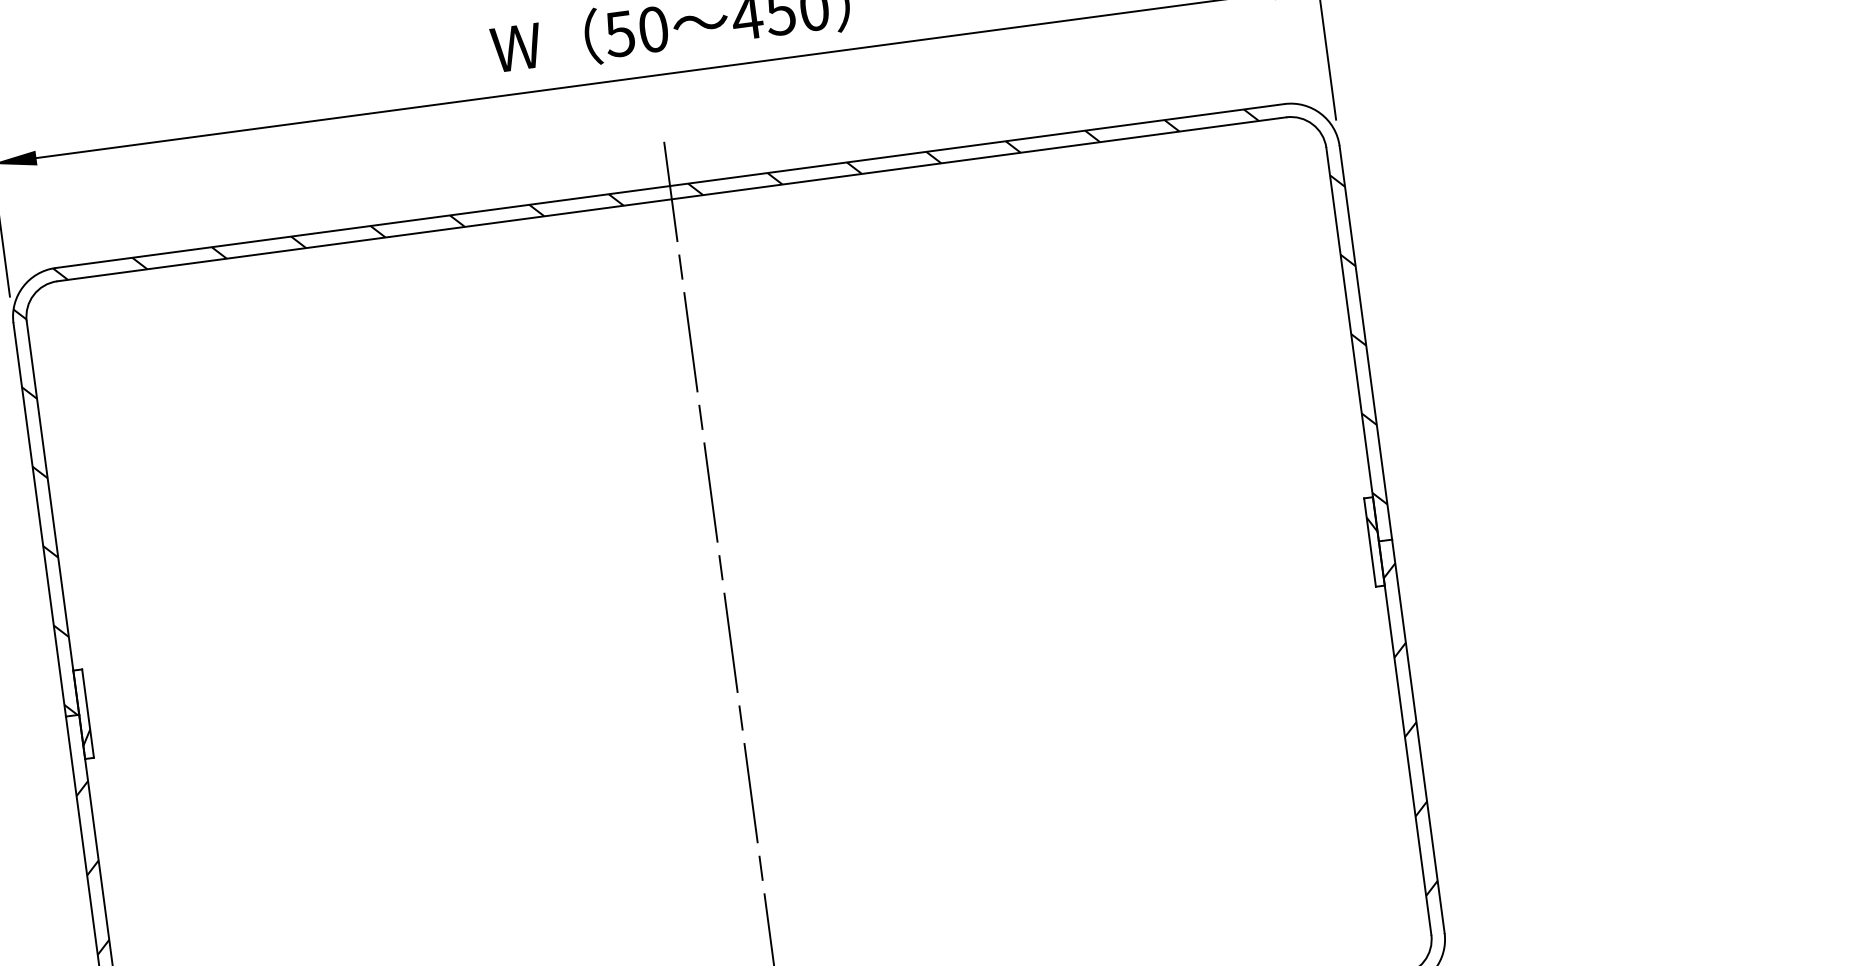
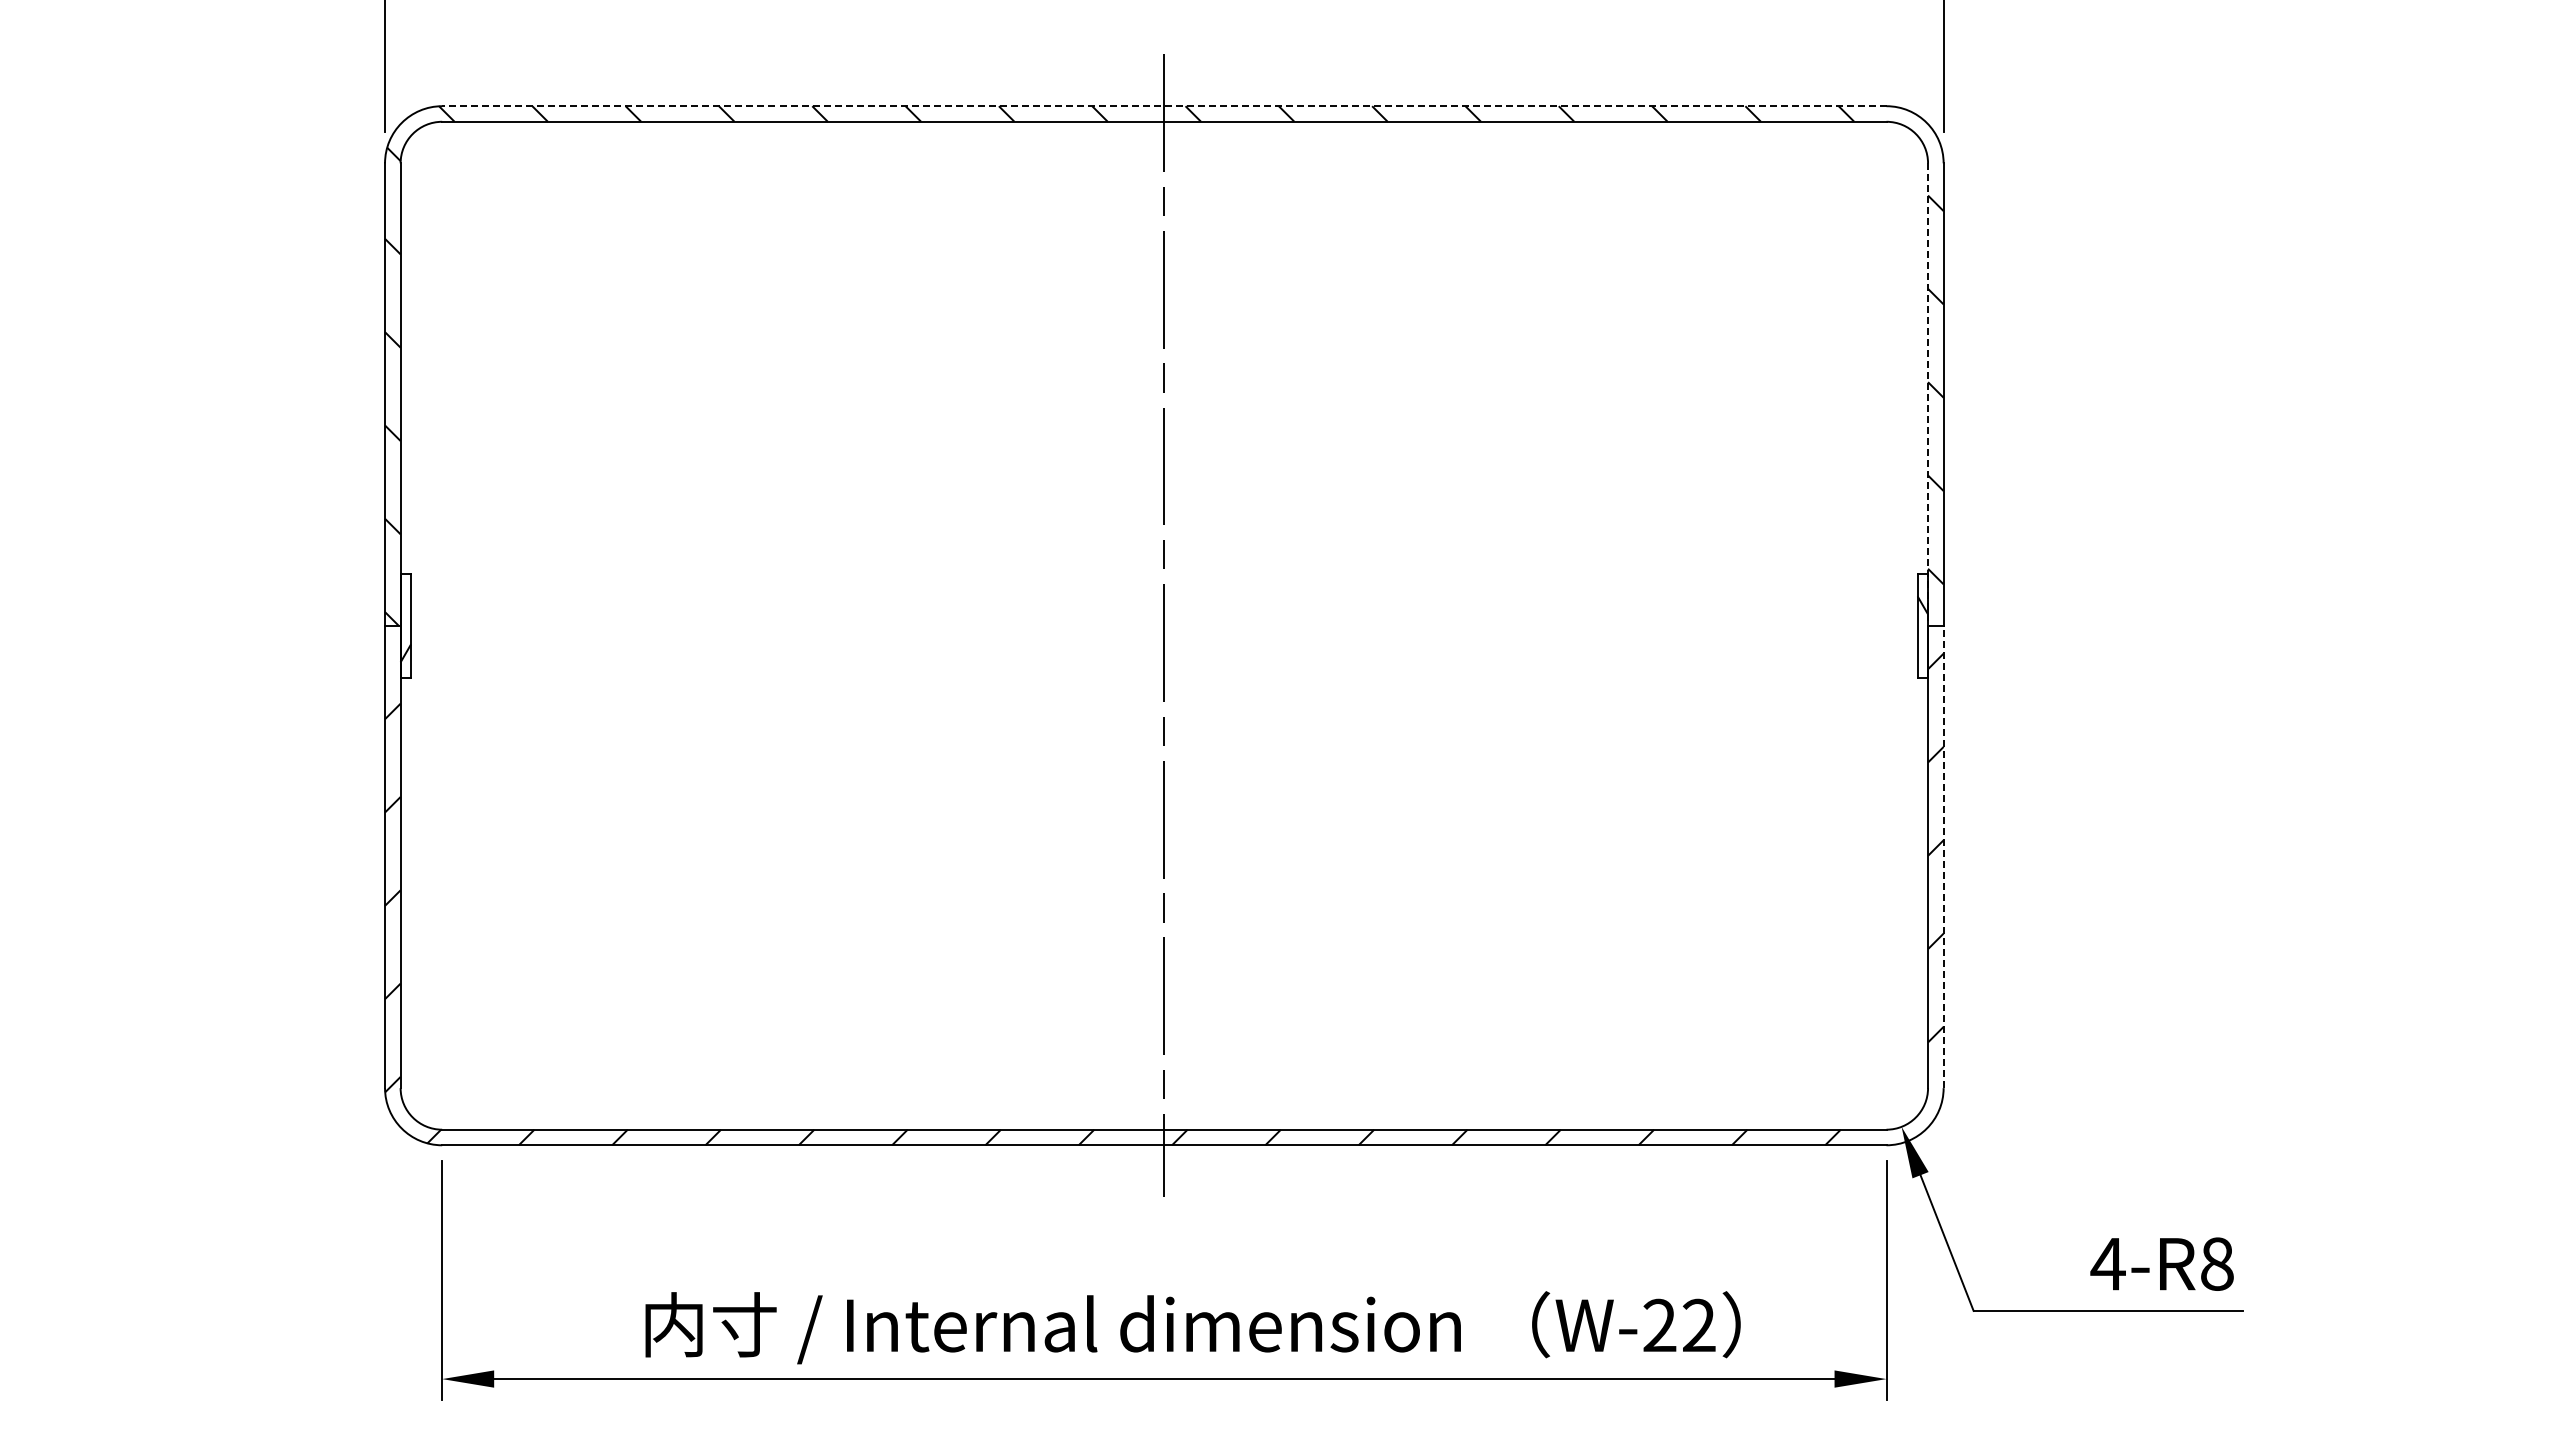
line: (669, 186) -> (1163, 106), solid -> dashed
line: (1353, 345) -> (1928, 395), solid -> dashed
line: (1418, 735) -> (1943, 856), solid -> dashed

